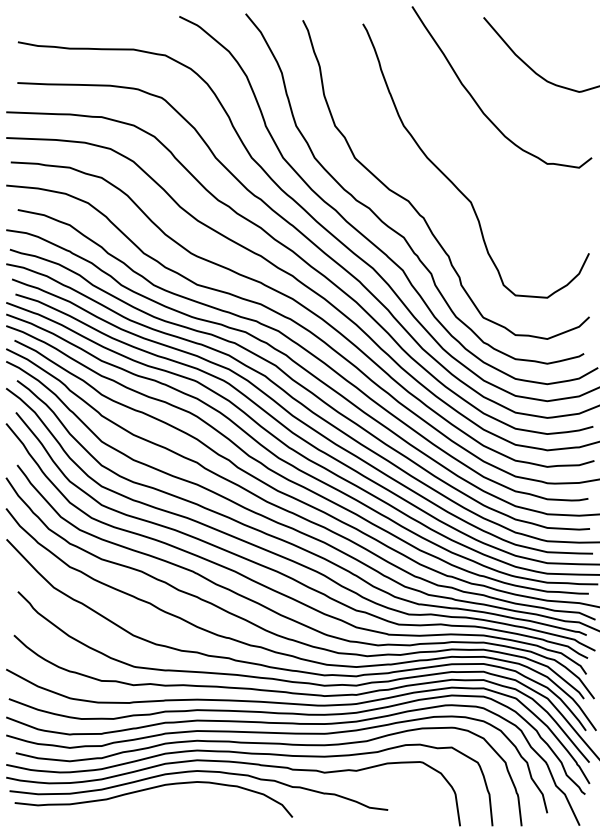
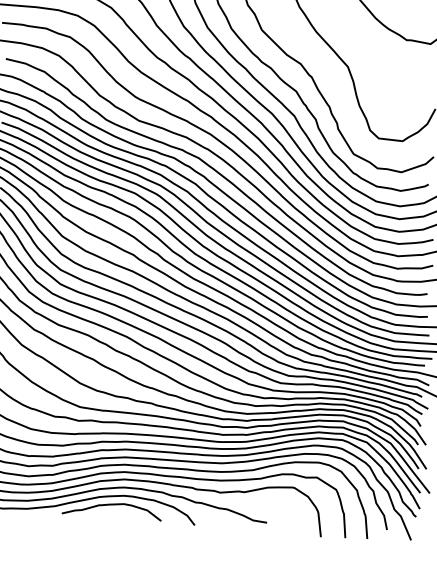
curve: (181, 795) -> (111, 505), added

